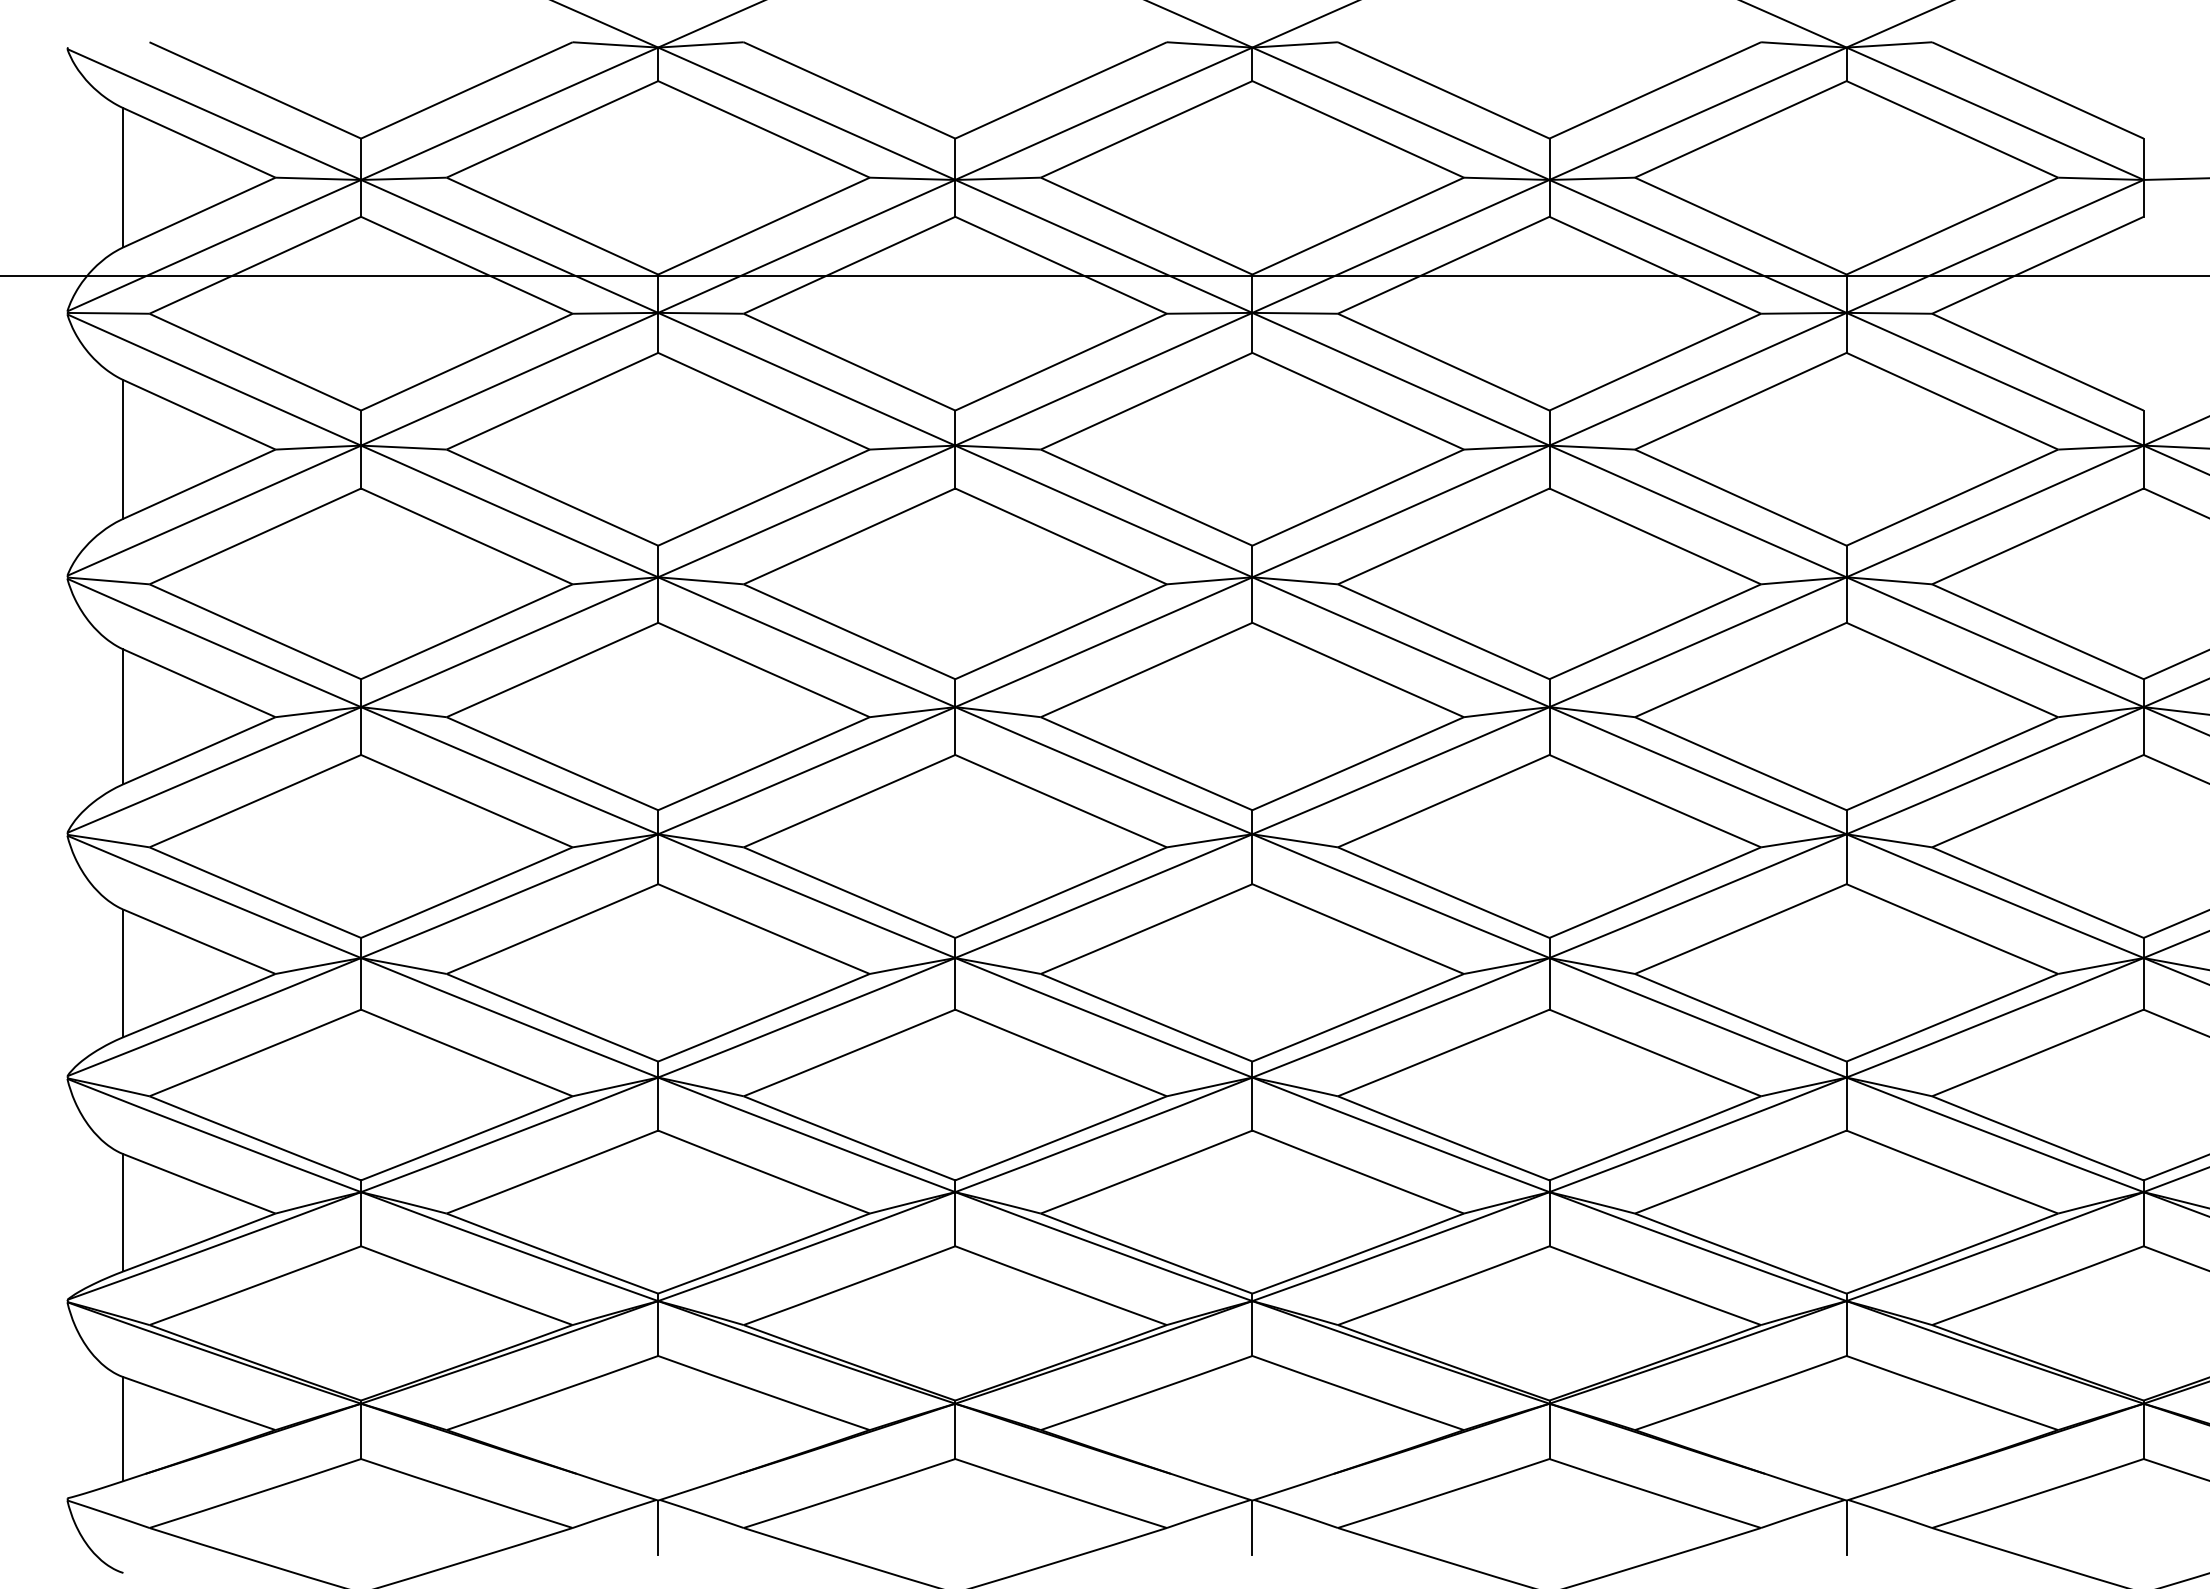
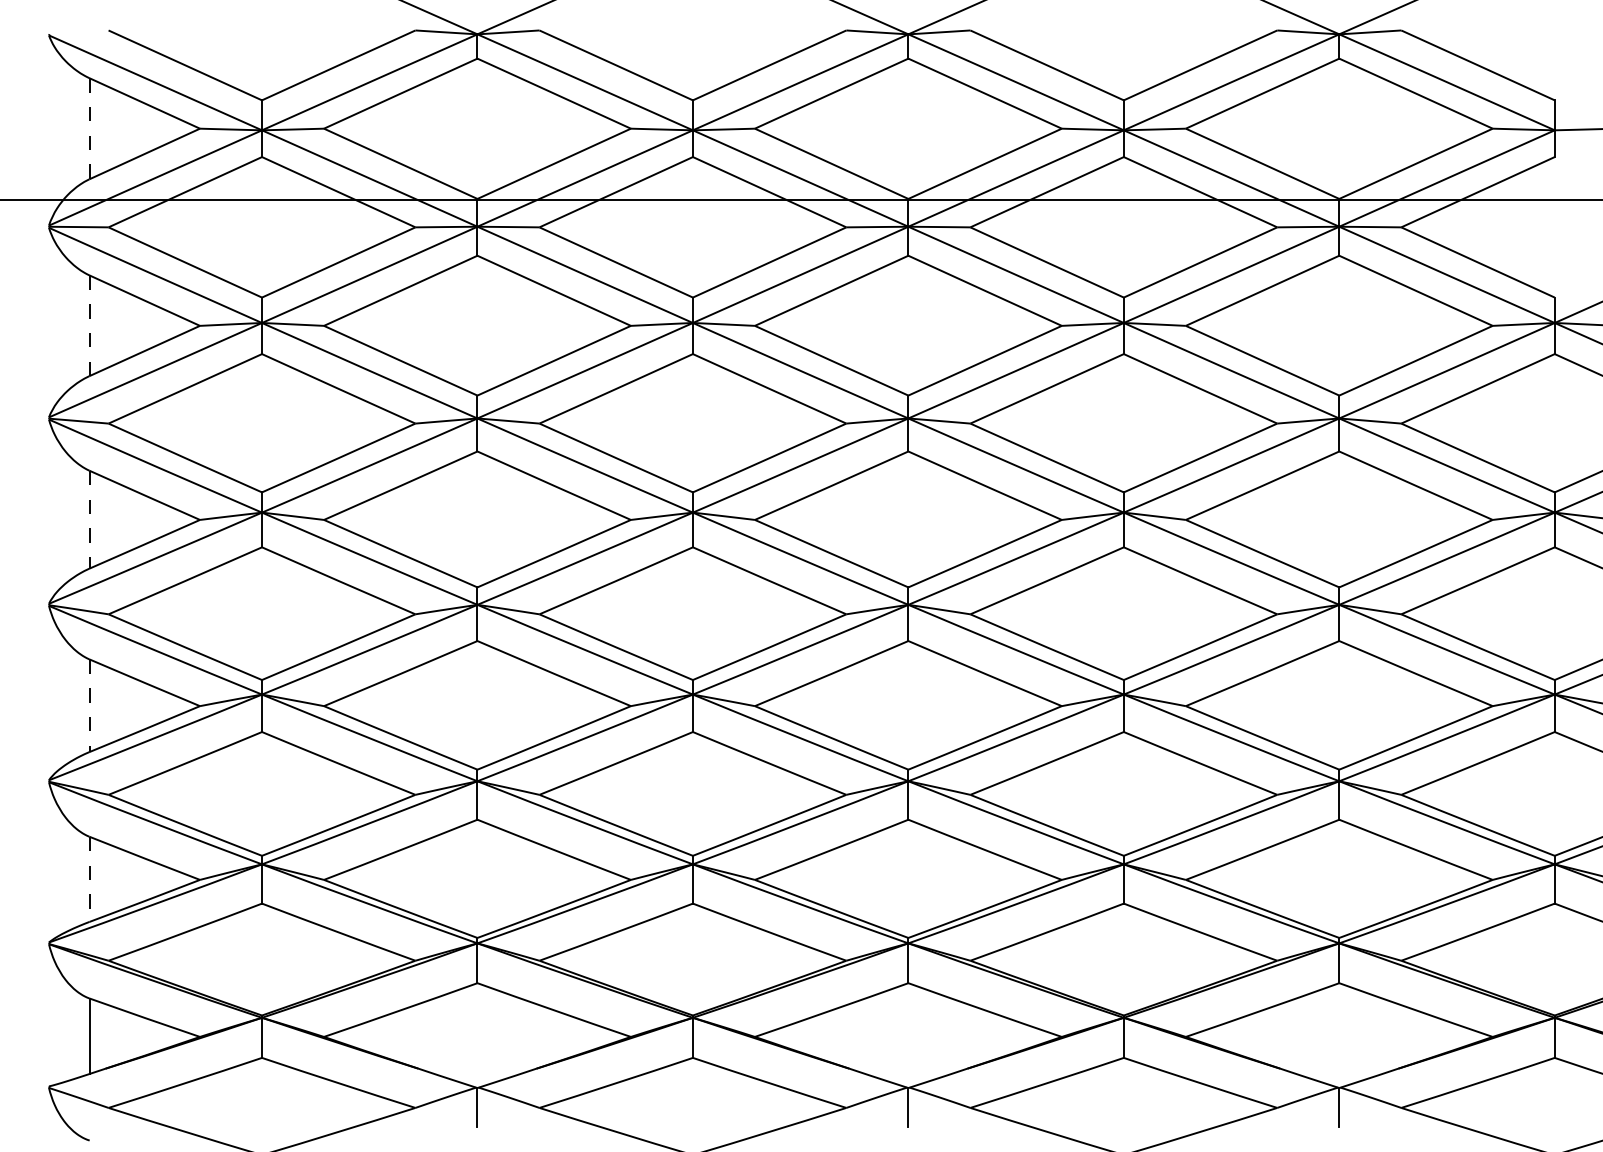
line: (123, 177) -> (89, 128), solid -> dashed
line: (123, 449) -> (89, 325), solid -> dashed
line: (123, 717) -> (89, 520), solid -> dashed
line: (123, 973) -> (89, 705), solid -> dashed
line: (123, 1212) -> (89, 879), solid -> dashed

